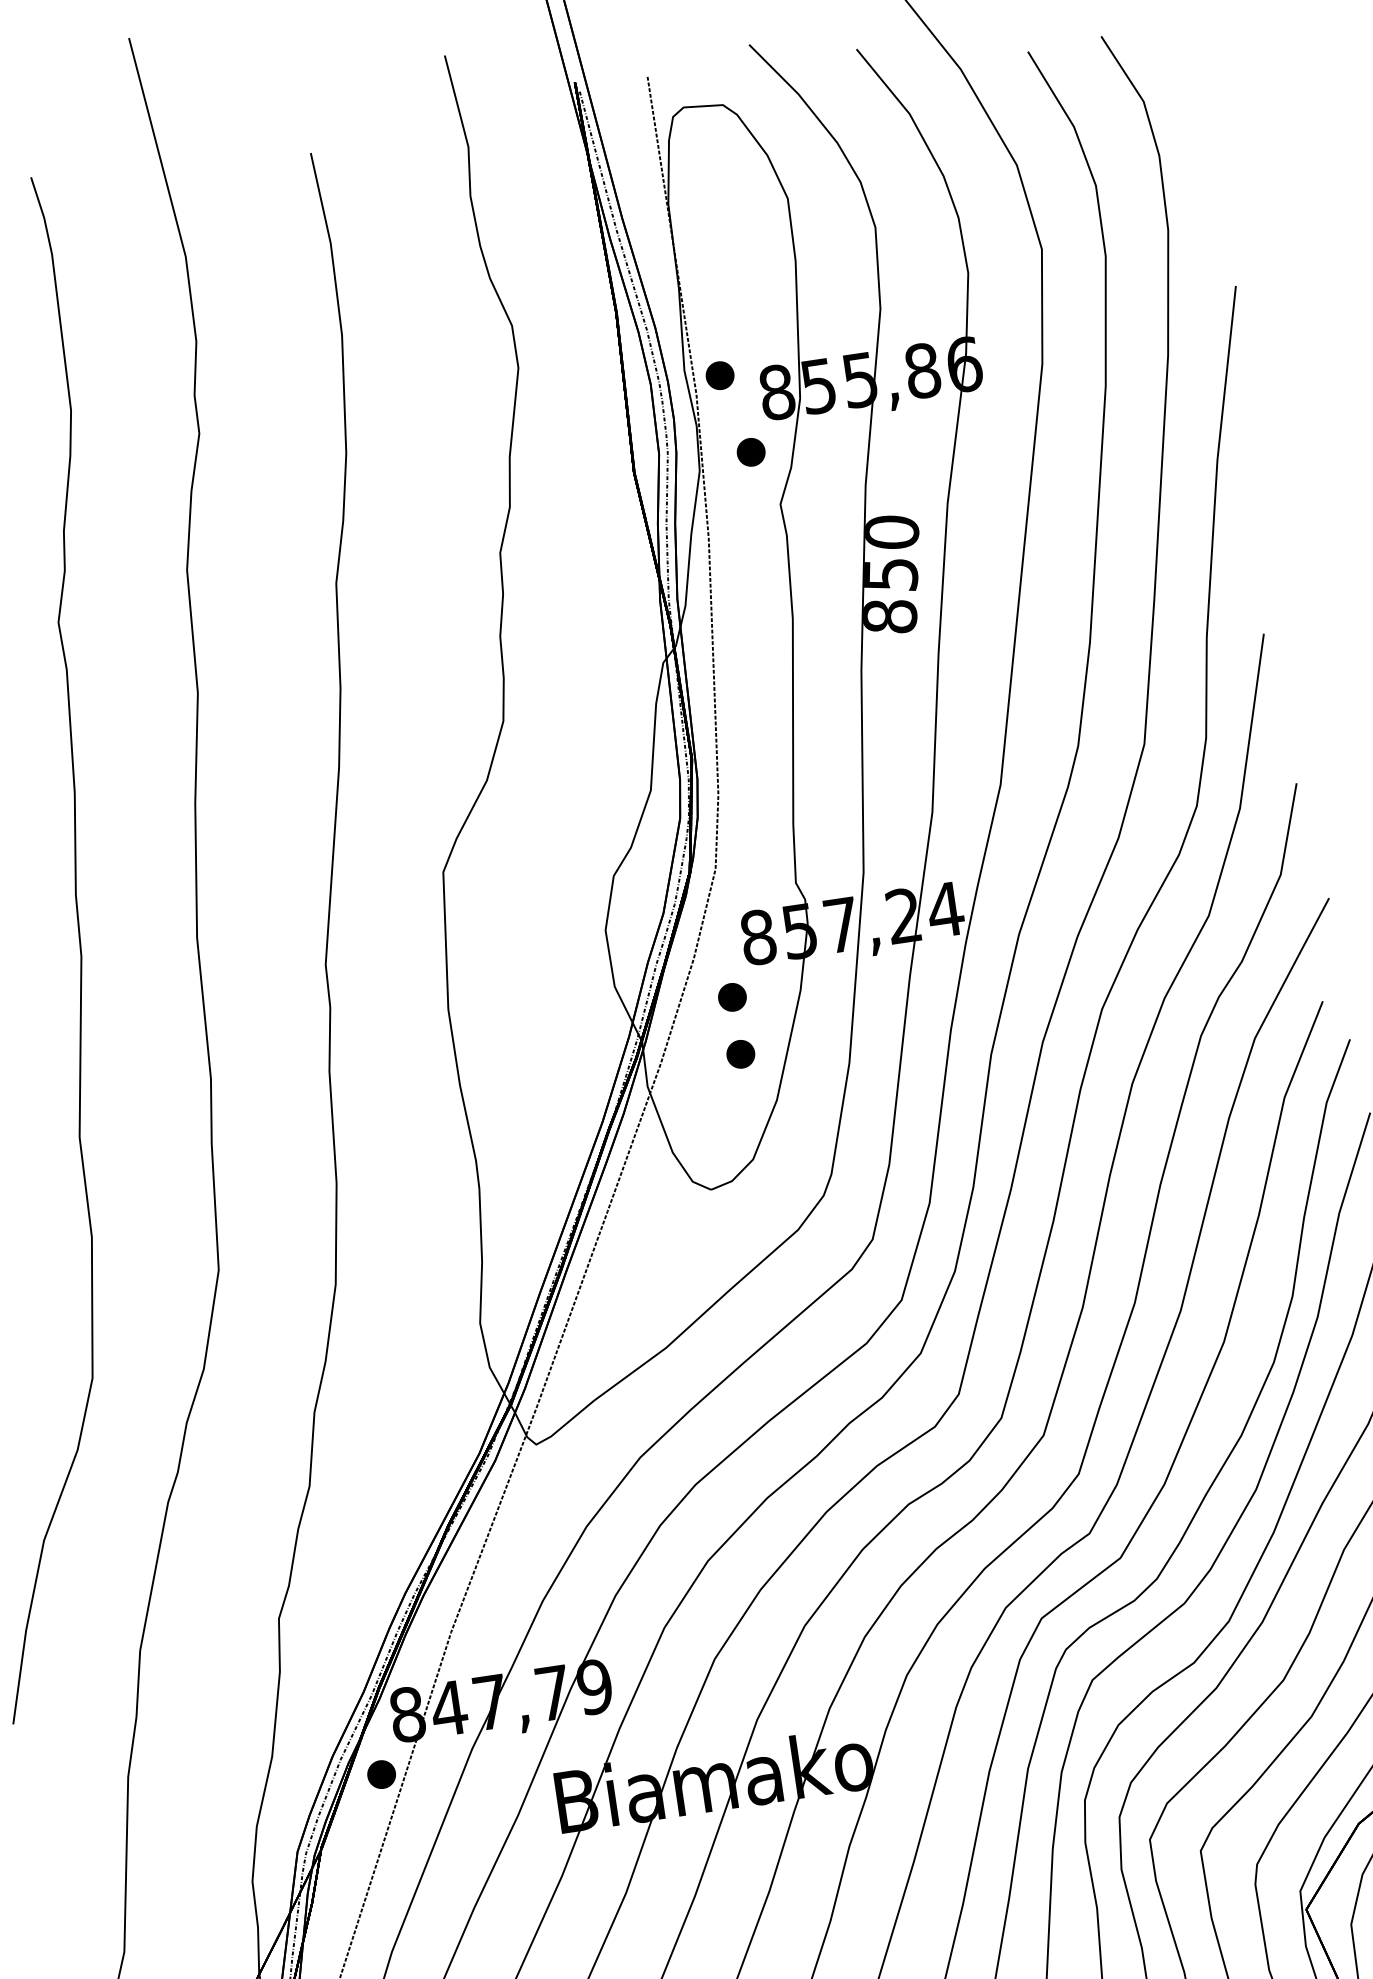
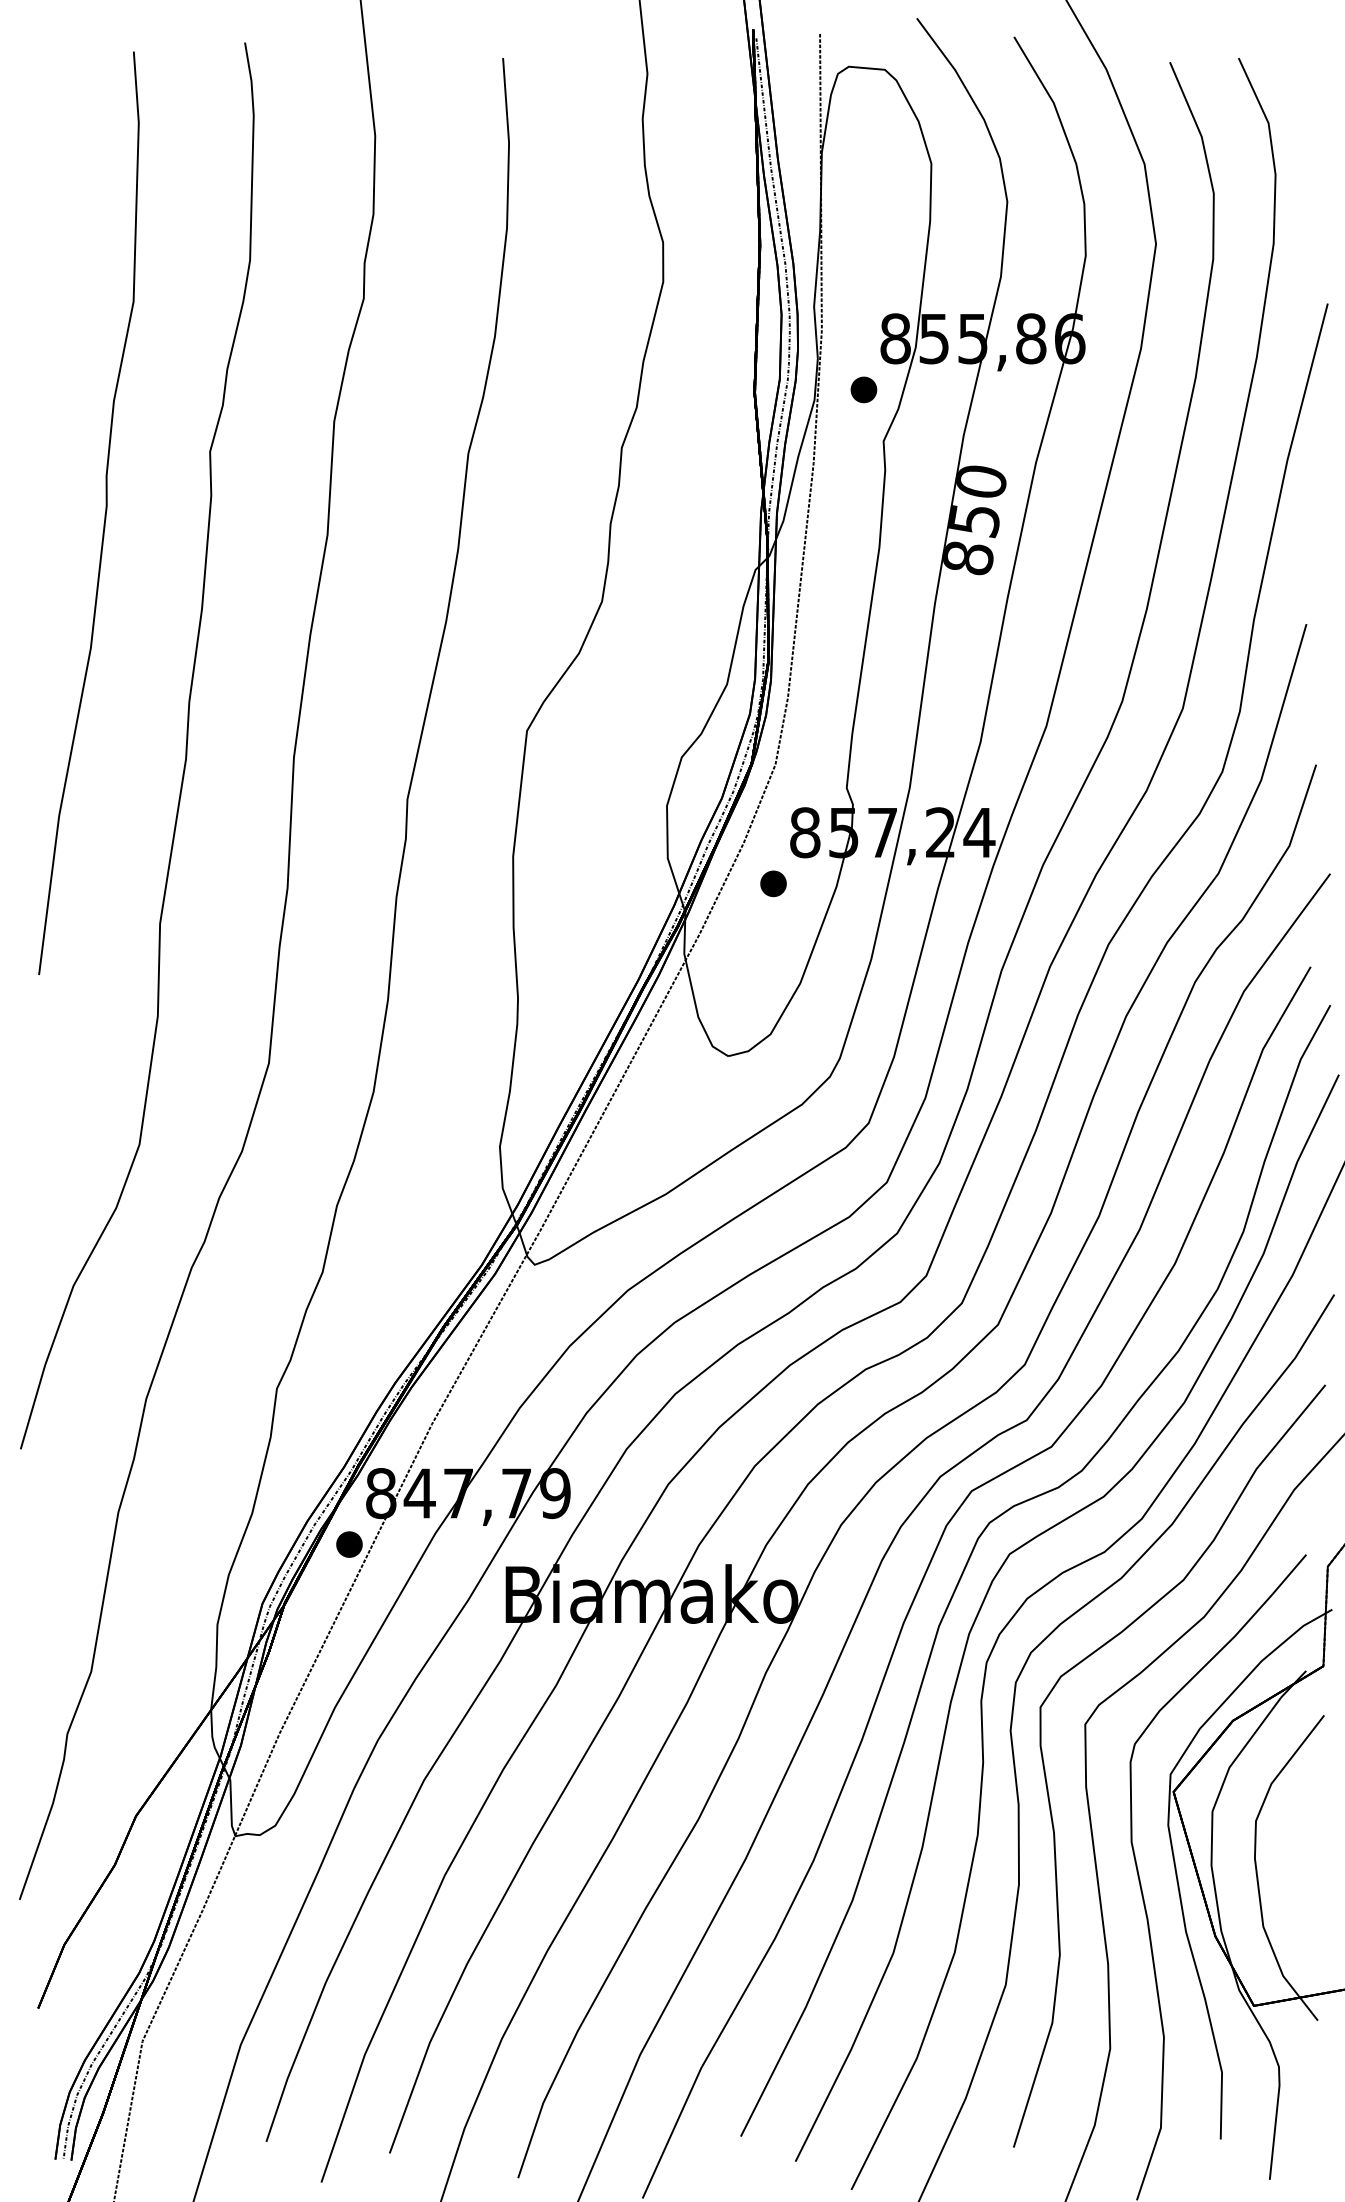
part: (719, 375) -> (845, 315), removed
part: (740, 1053) -> (773, 936), removed

